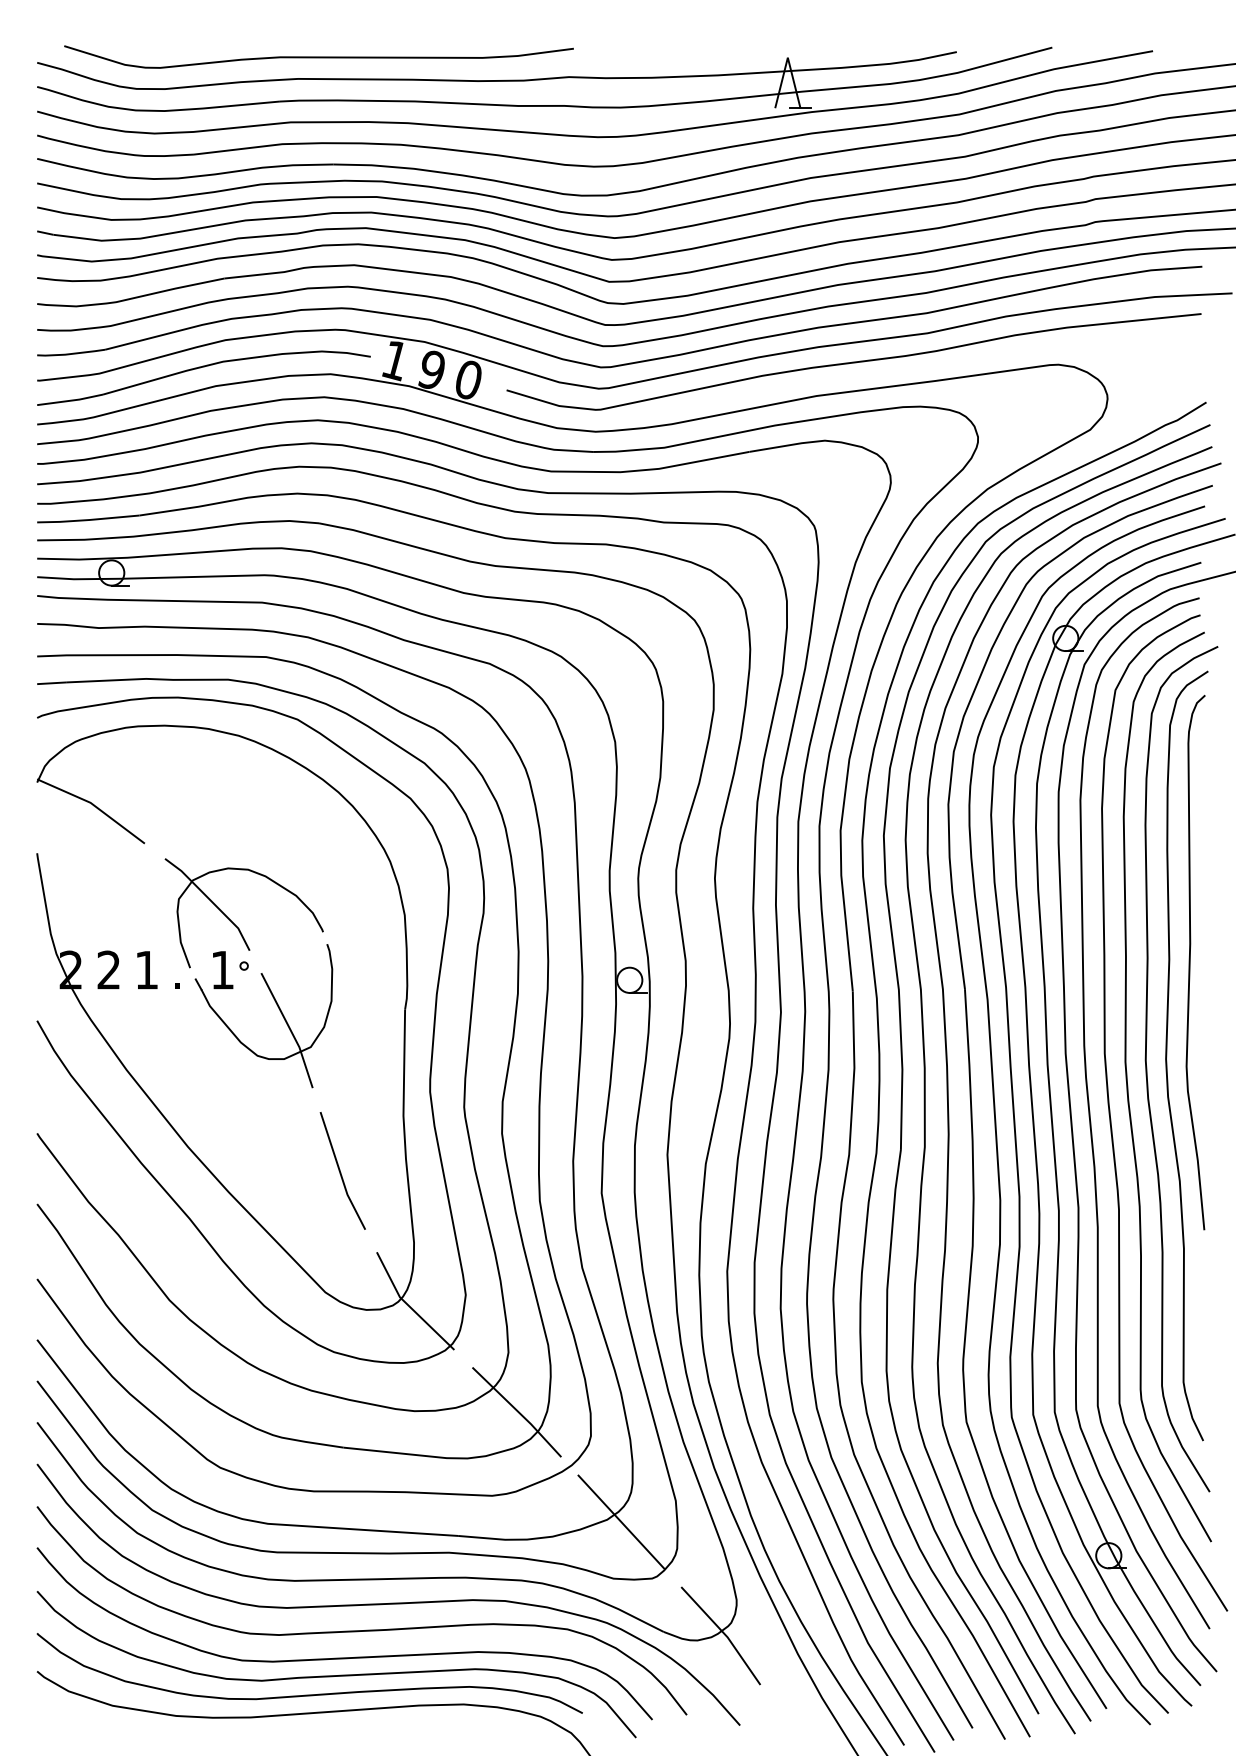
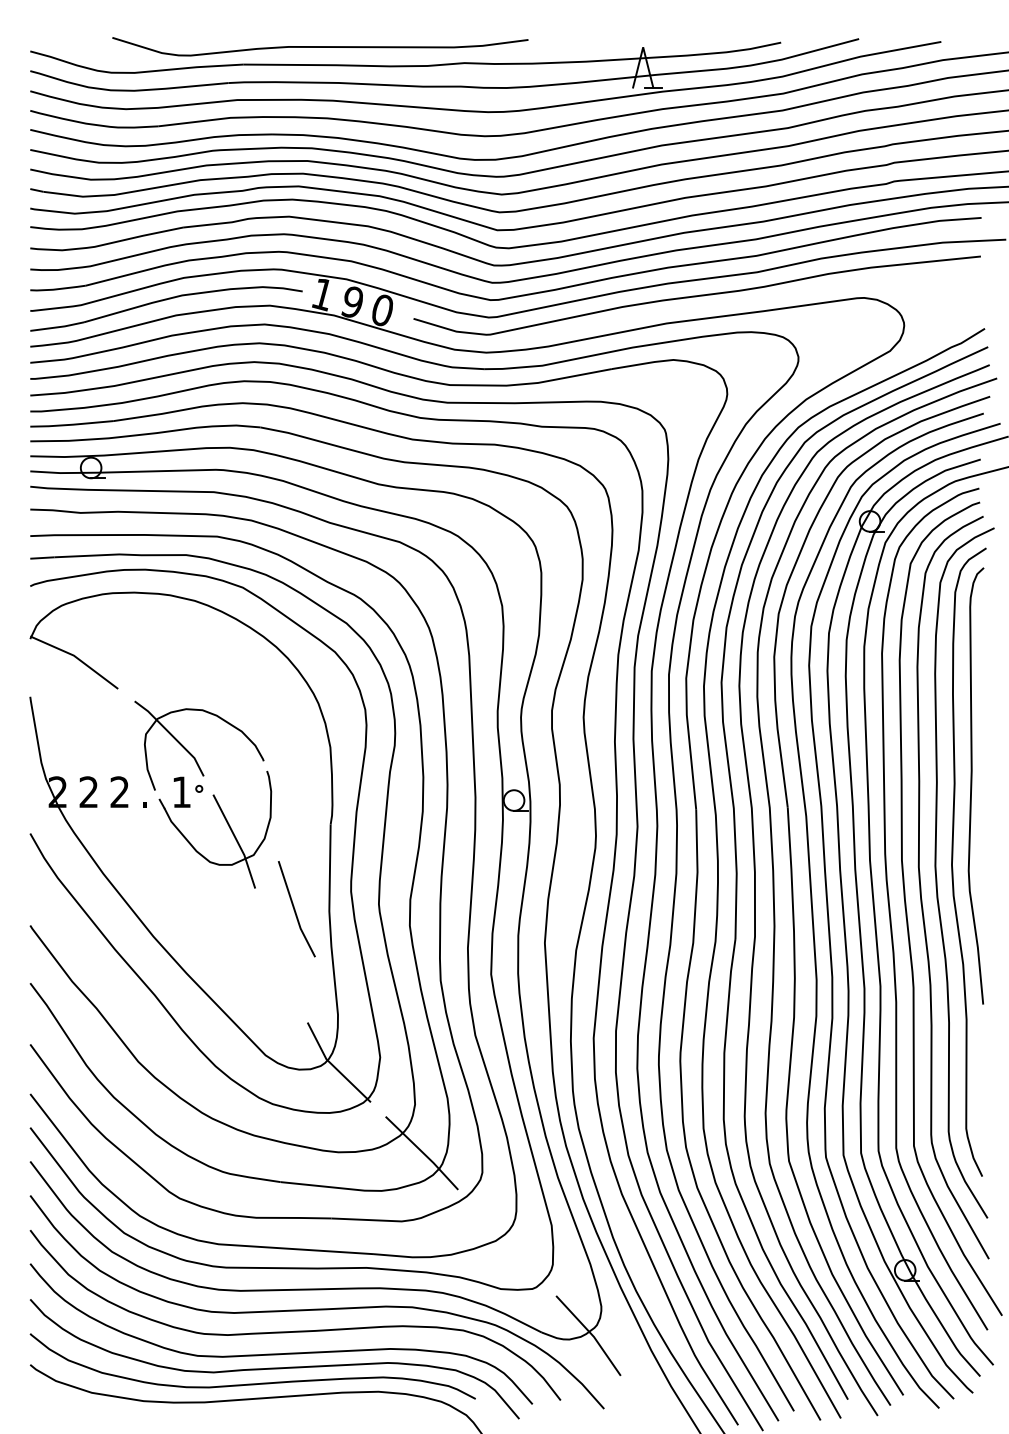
curve: (319, 56) -> (320, 46), moved
text: (146, 969) -> (119, 791), 1 -> 2
line: (341, 1171) -> (295, 909), moved
line: (621, 1521) -> (507, 1242), removed

